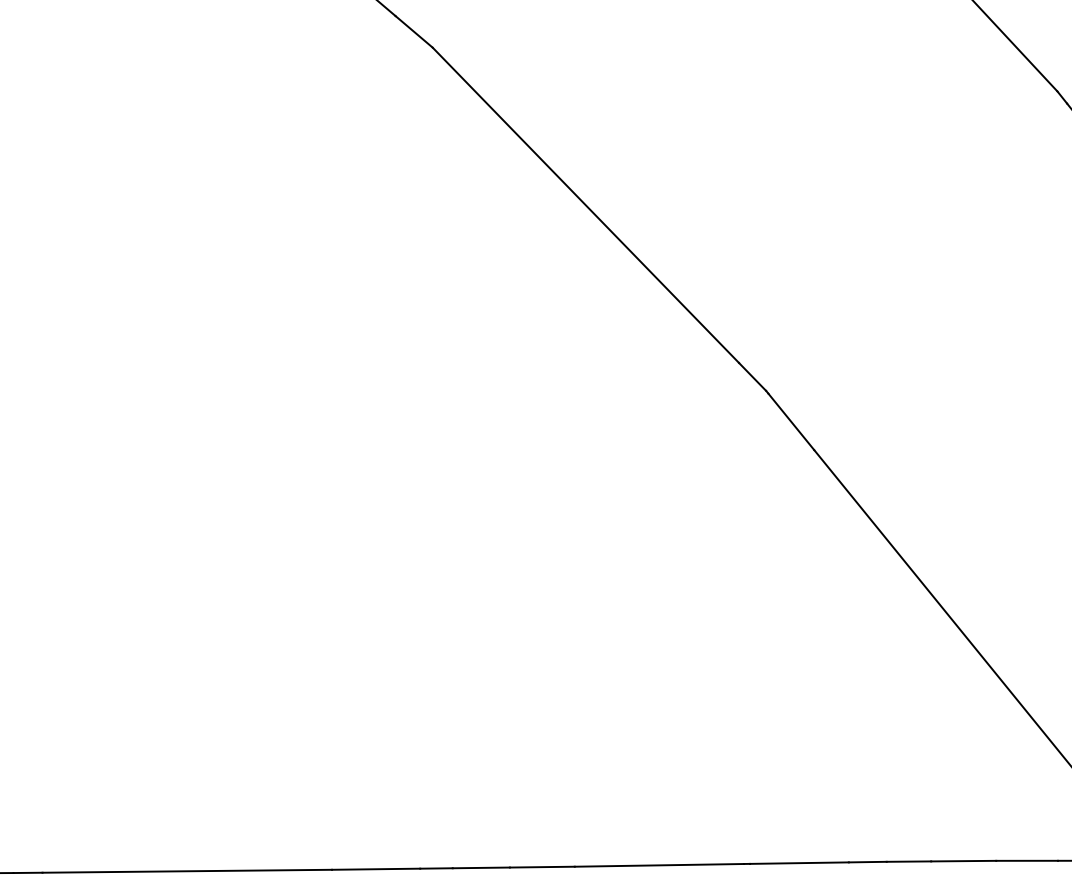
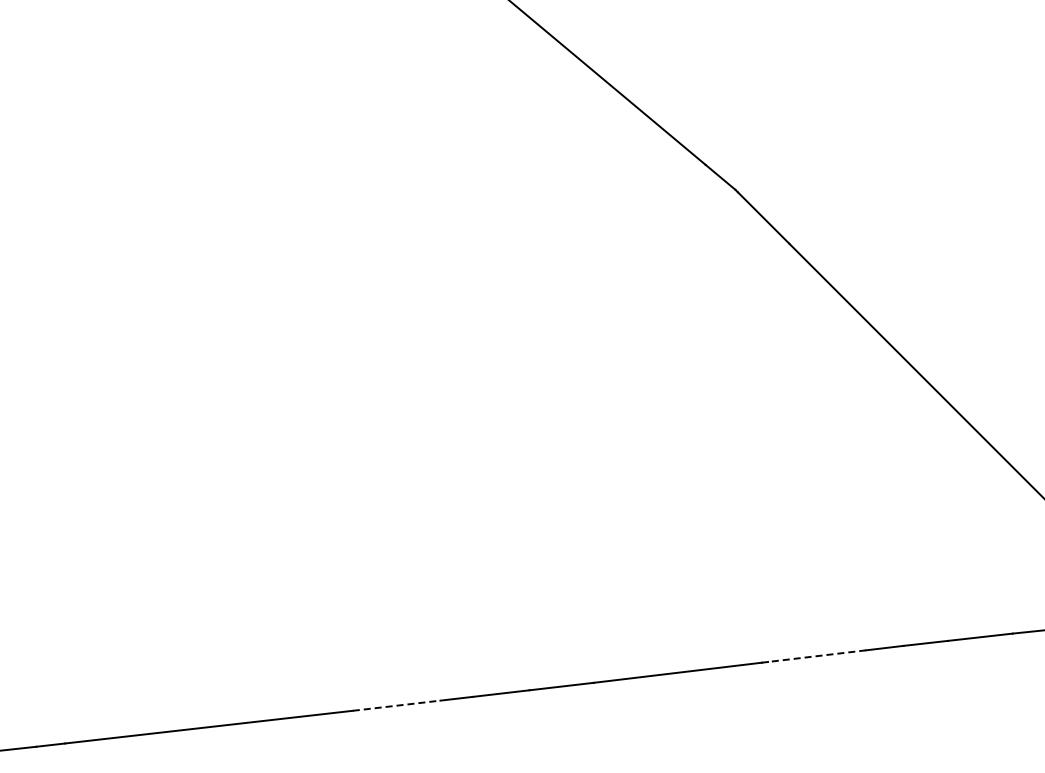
line: (798, 863) -> (816, 656), solid -> dashed
line: (376, 869) -> (397, 705), solid -> dashed

